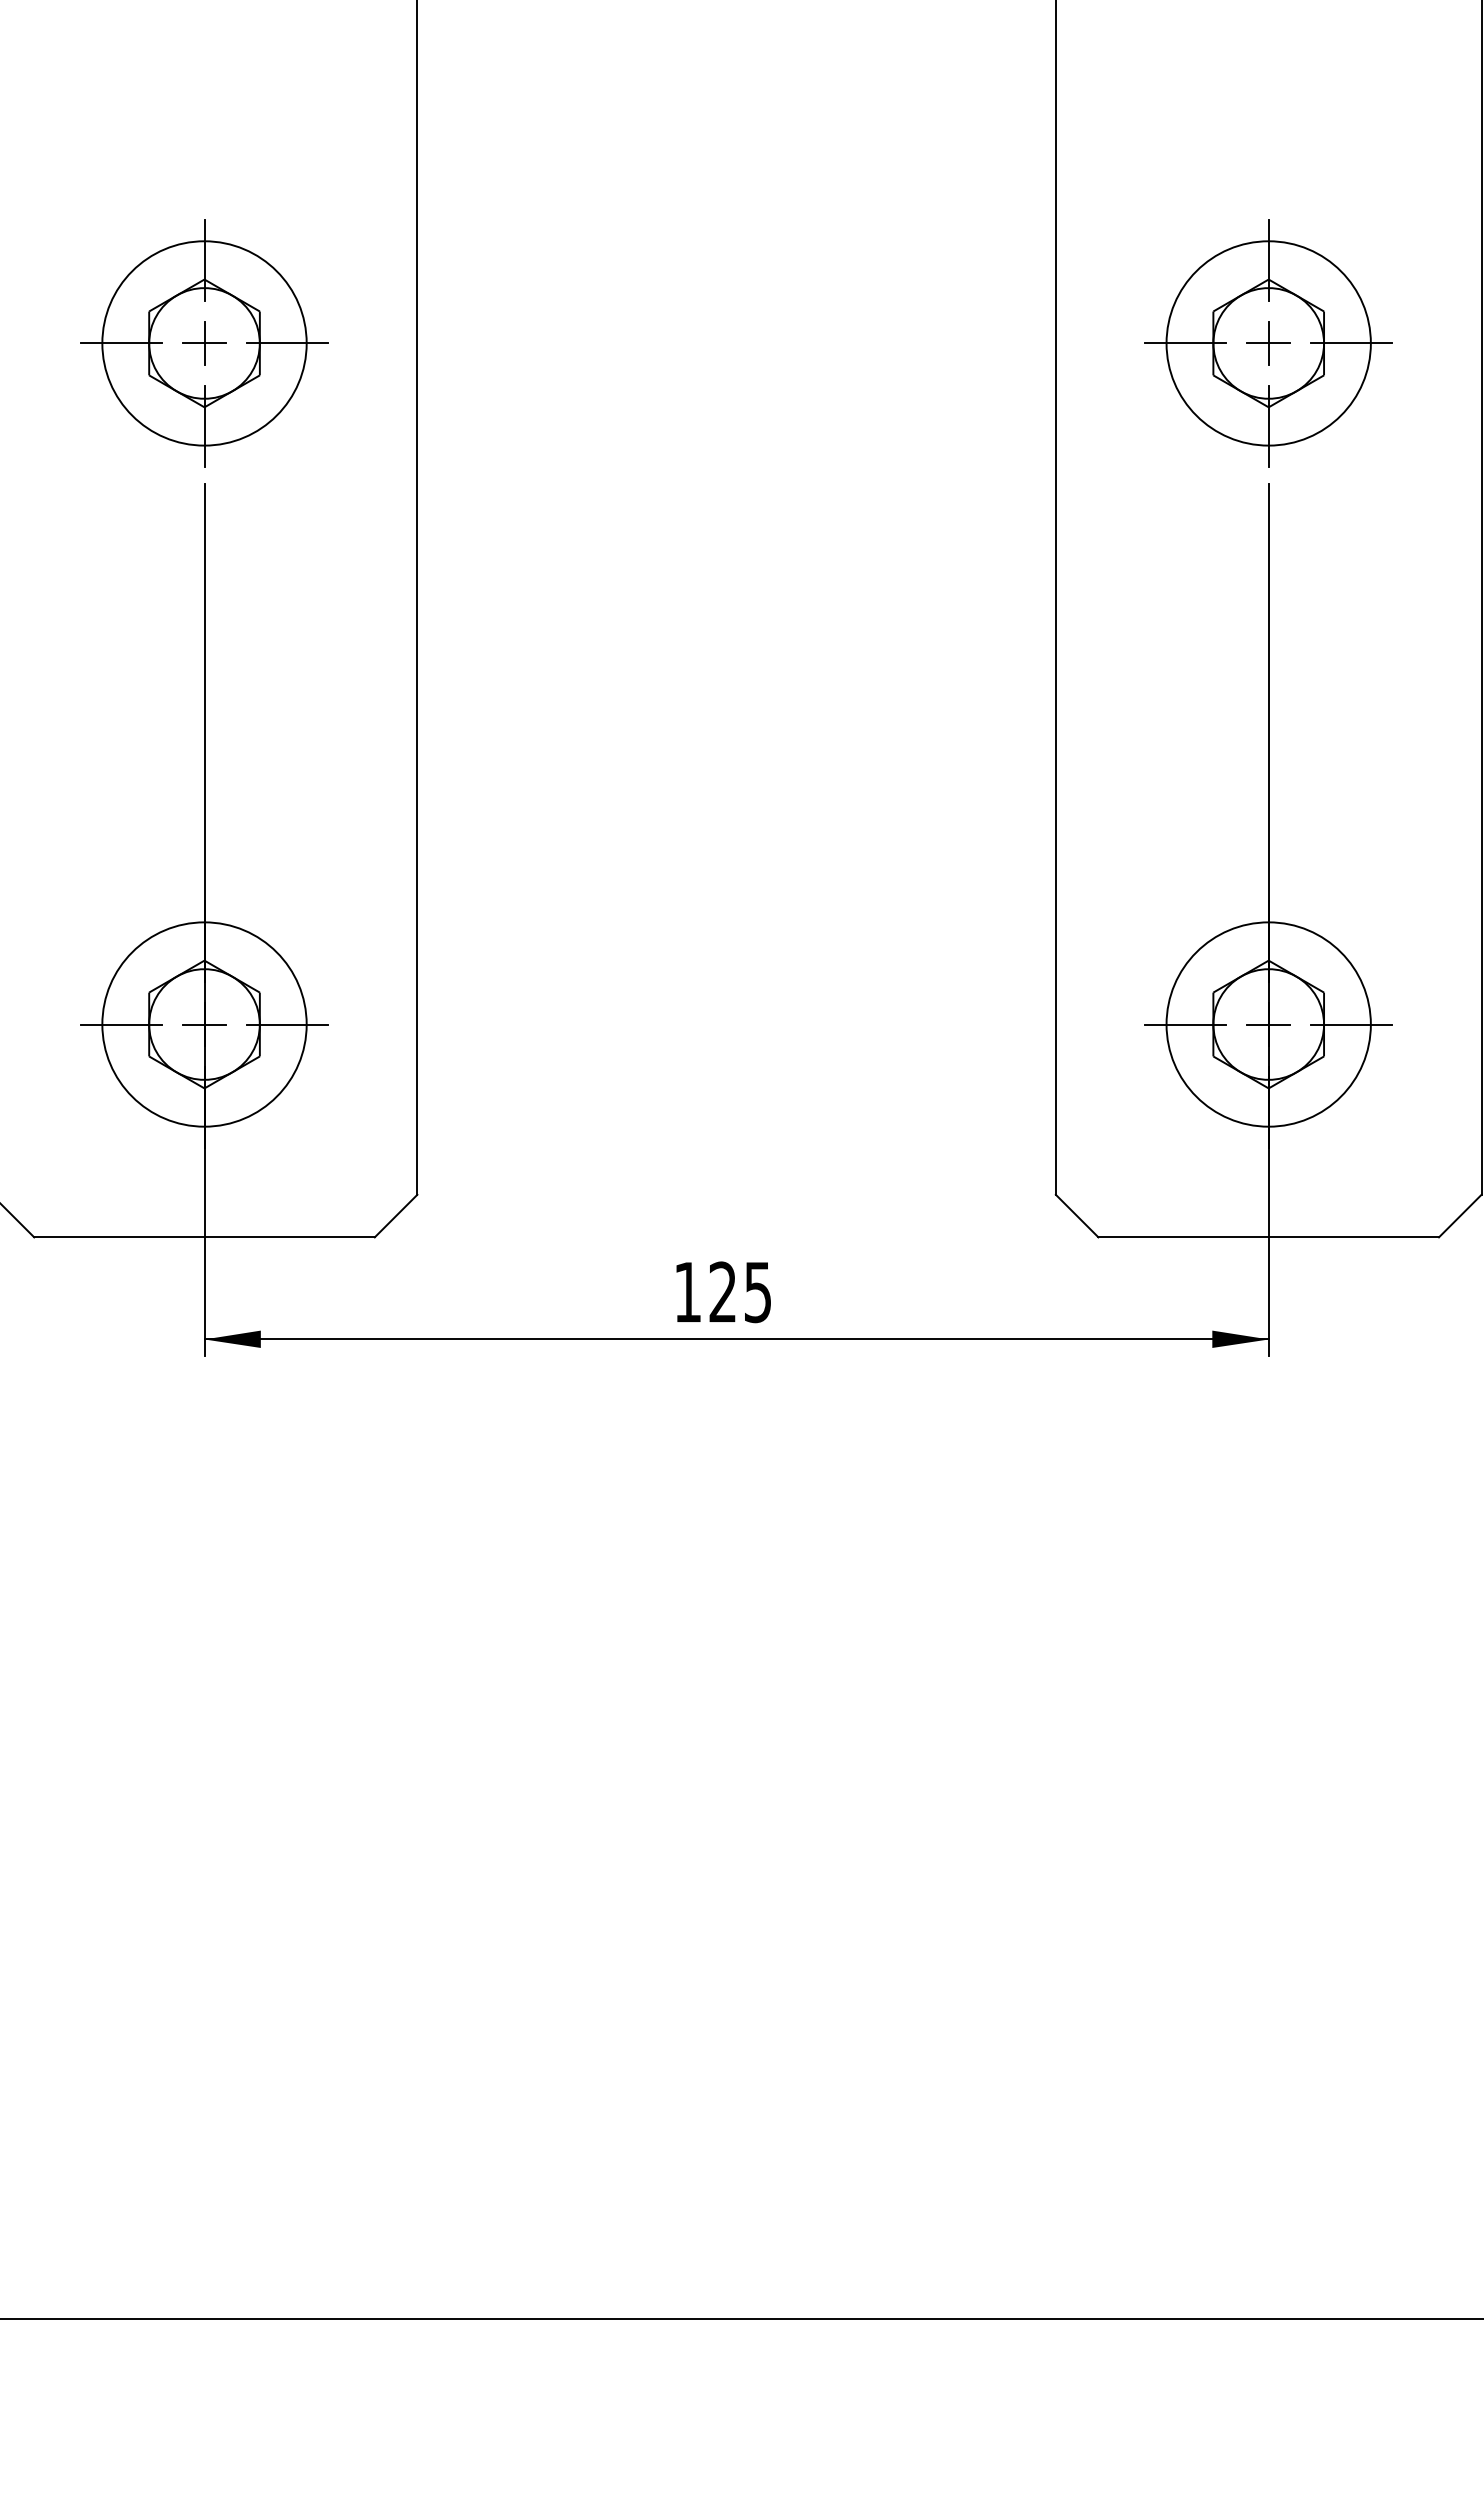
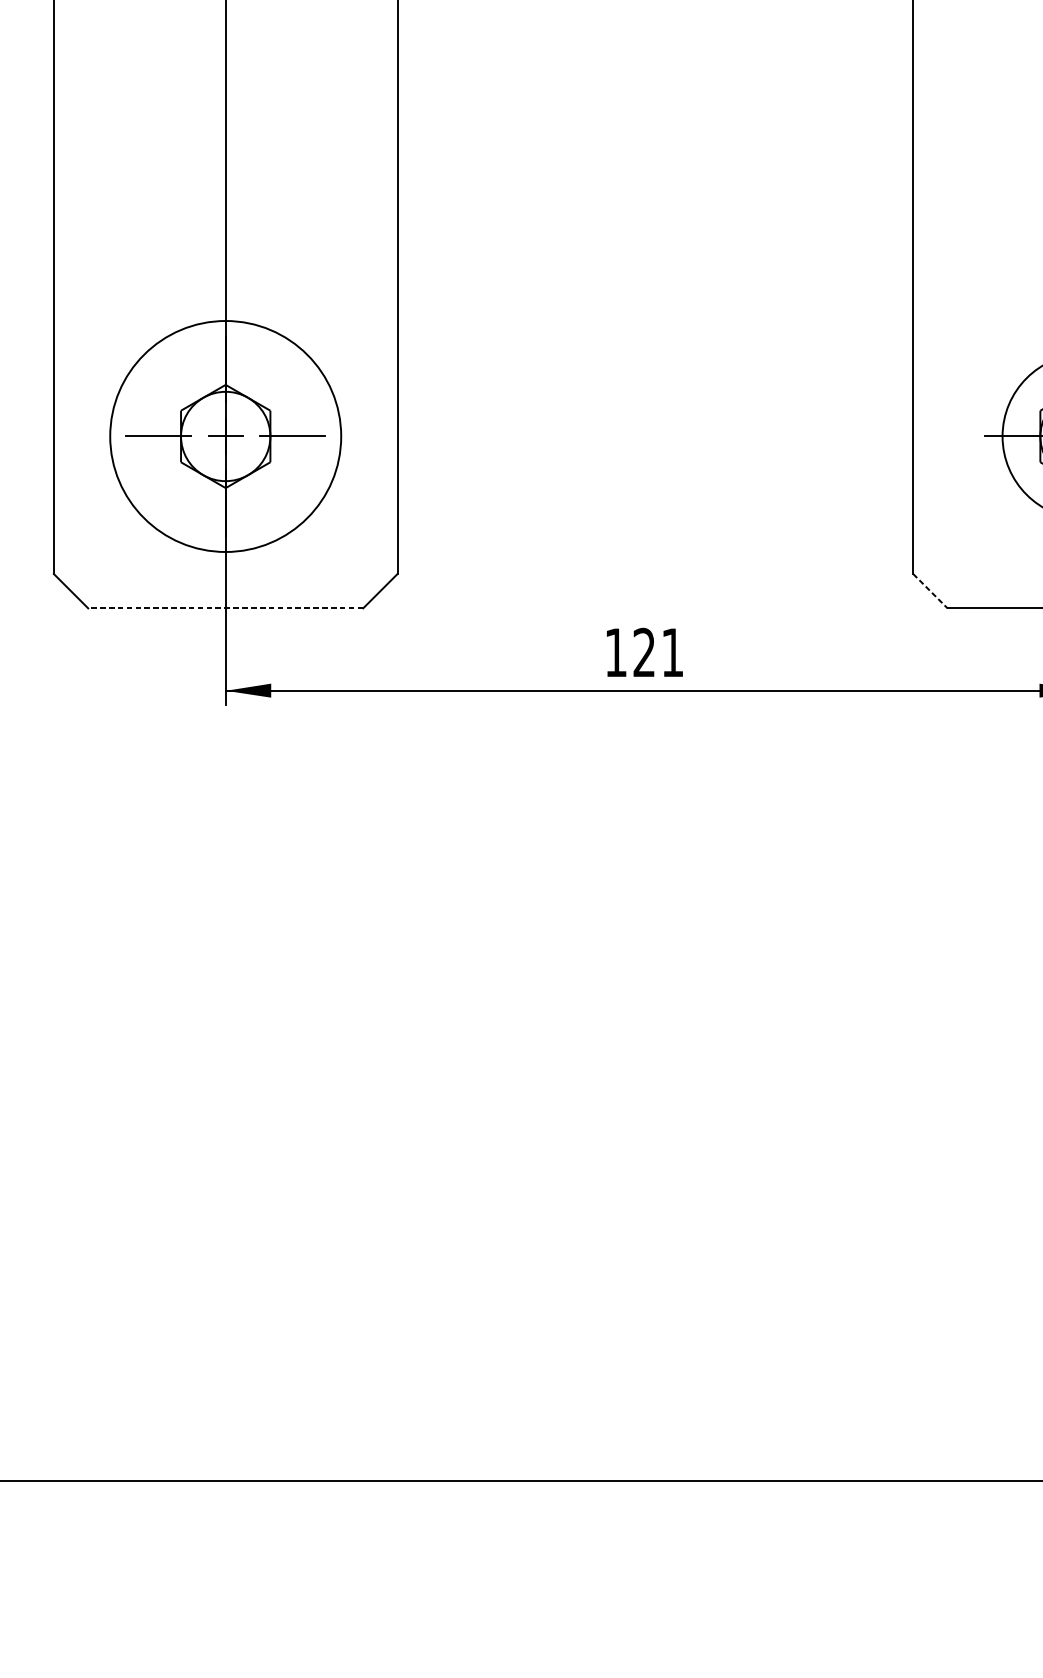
circle: (204, 1024) -> (225, 436), size x1.4
line: (1077, 1216) -> (930, 591), solid -> dashed
line: (204, 1237) -> (225, 608), solid -> dashed
text: (757, 1292) -> (672, 652), 125 -> 121

